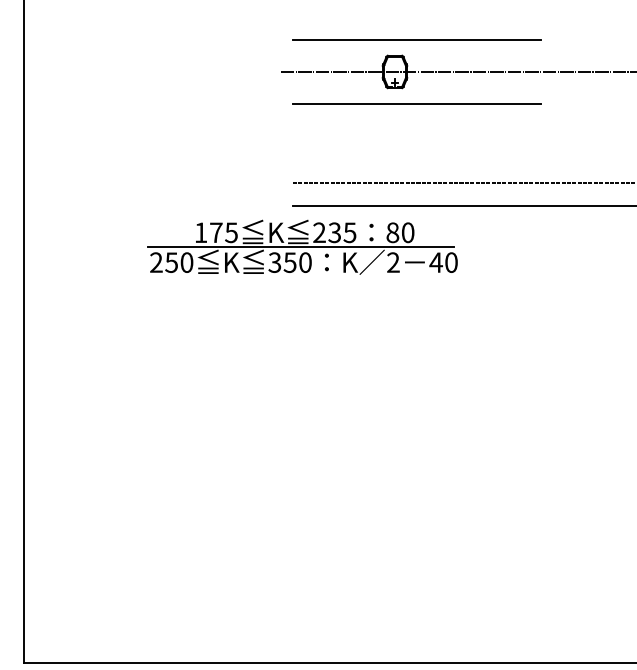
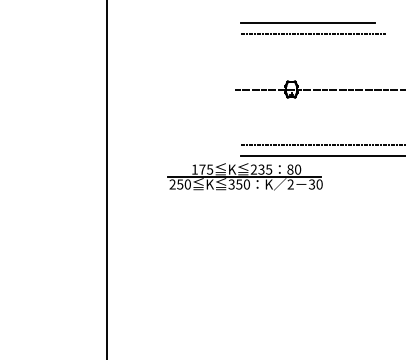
line: (417, 39) -> (302, 73), removed
line: (417, 104) -> (302, 105), removed
text: (435, 262) -> (311, 184), 40 -> 30

